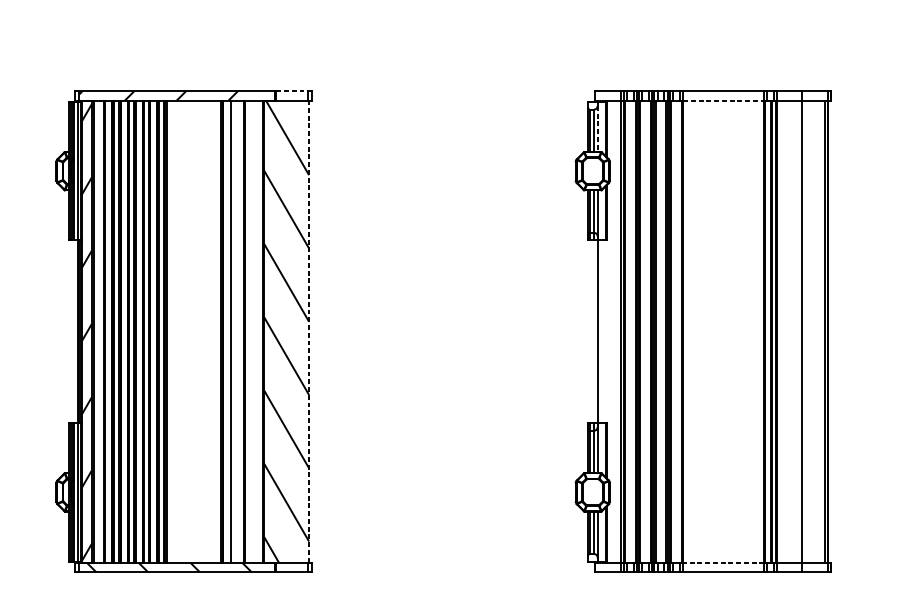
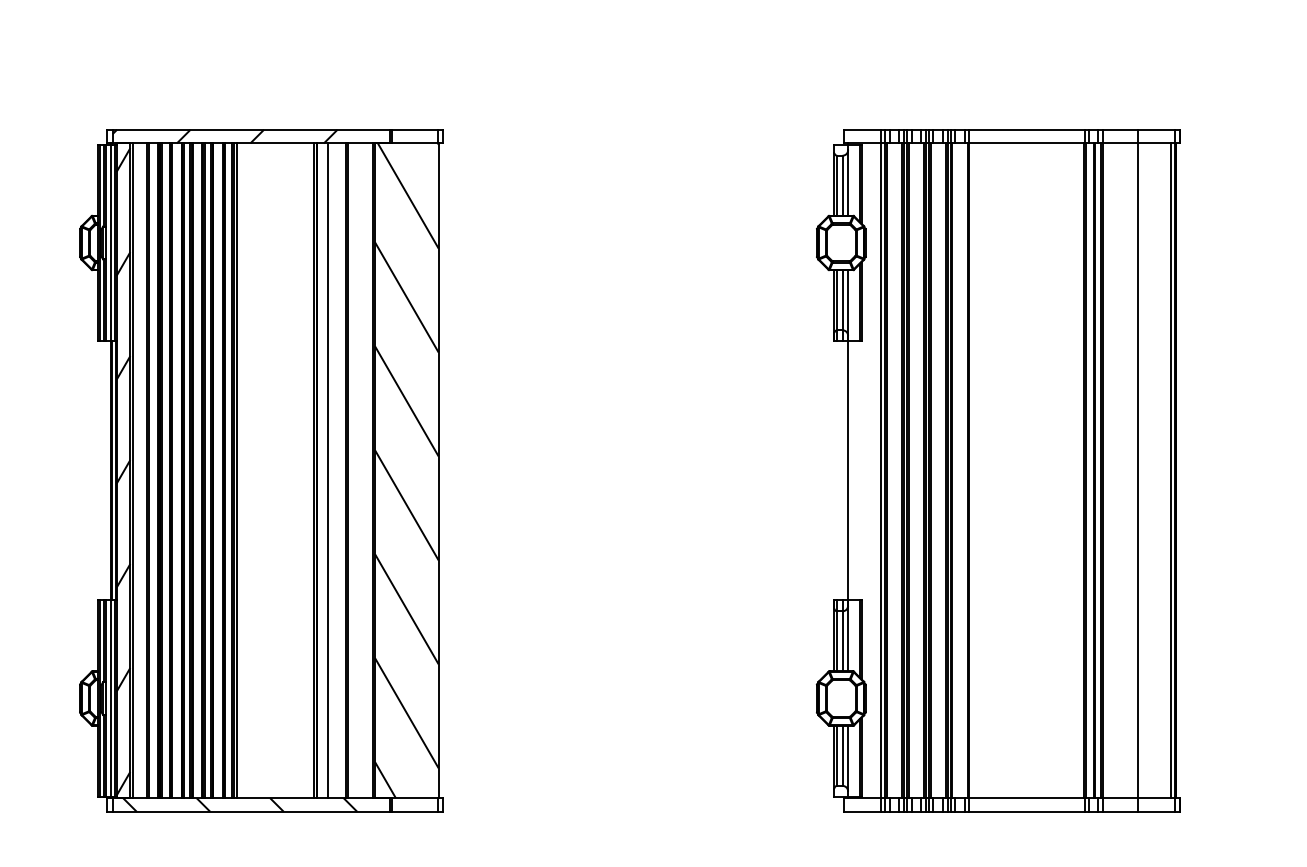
line: (292, 91) -> (414, 129), dashed -> solid
line: (724, 101) -> (1027, 143), dashed -> solid
line: (597, 128) -> (848, 182), dashed -> solid
line: (308, 331) -> (438, 470), dashed -> solid
line: (724, 562) -> (1027, 798), dashed -> solid

